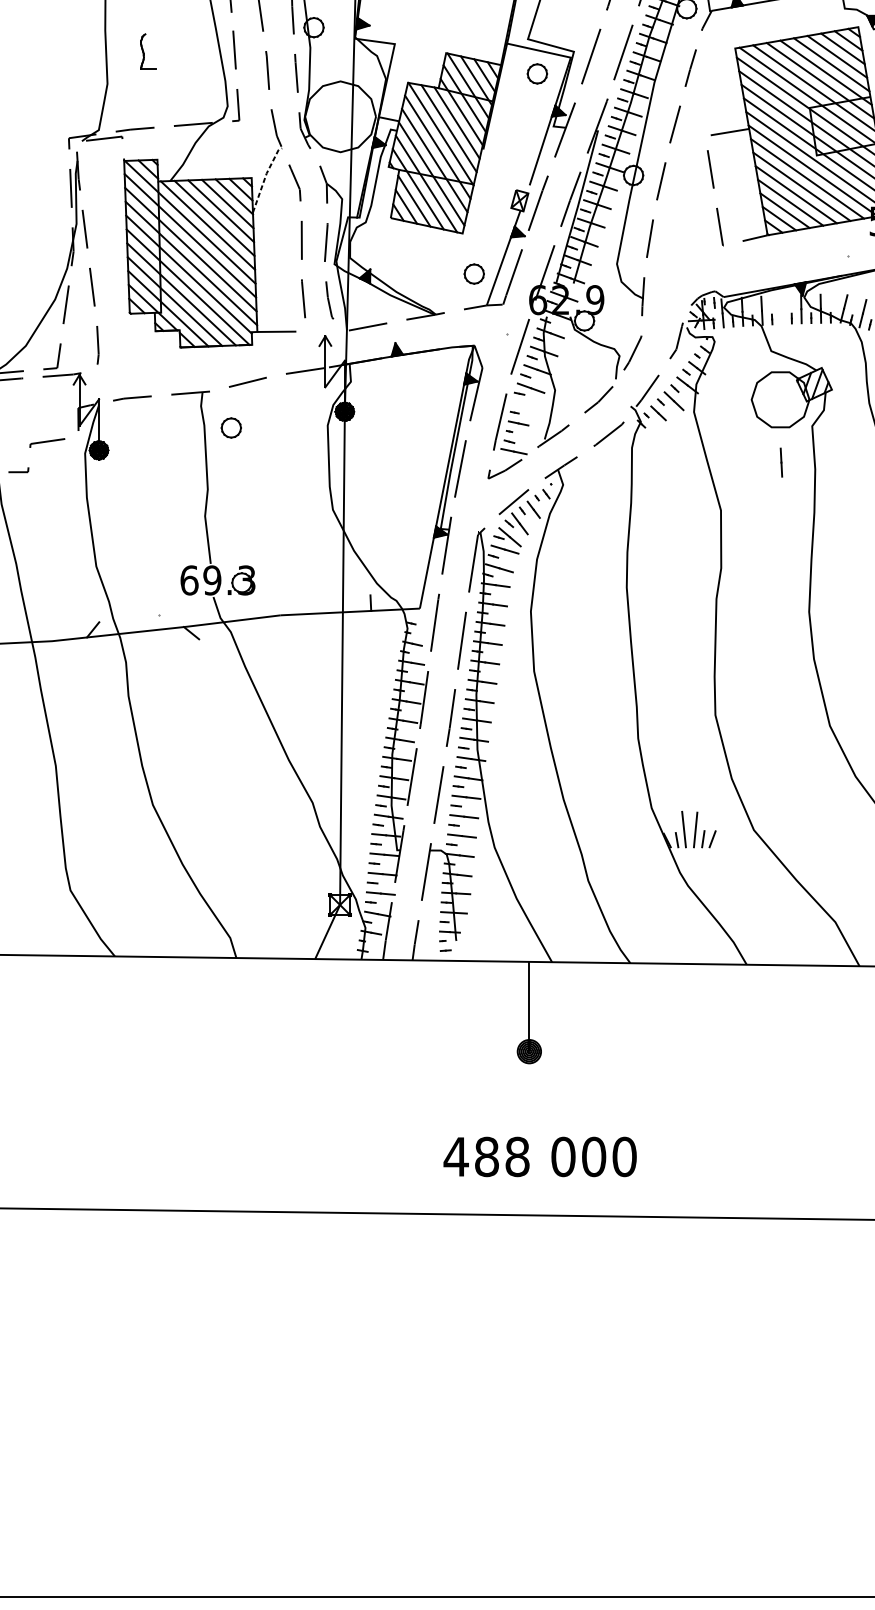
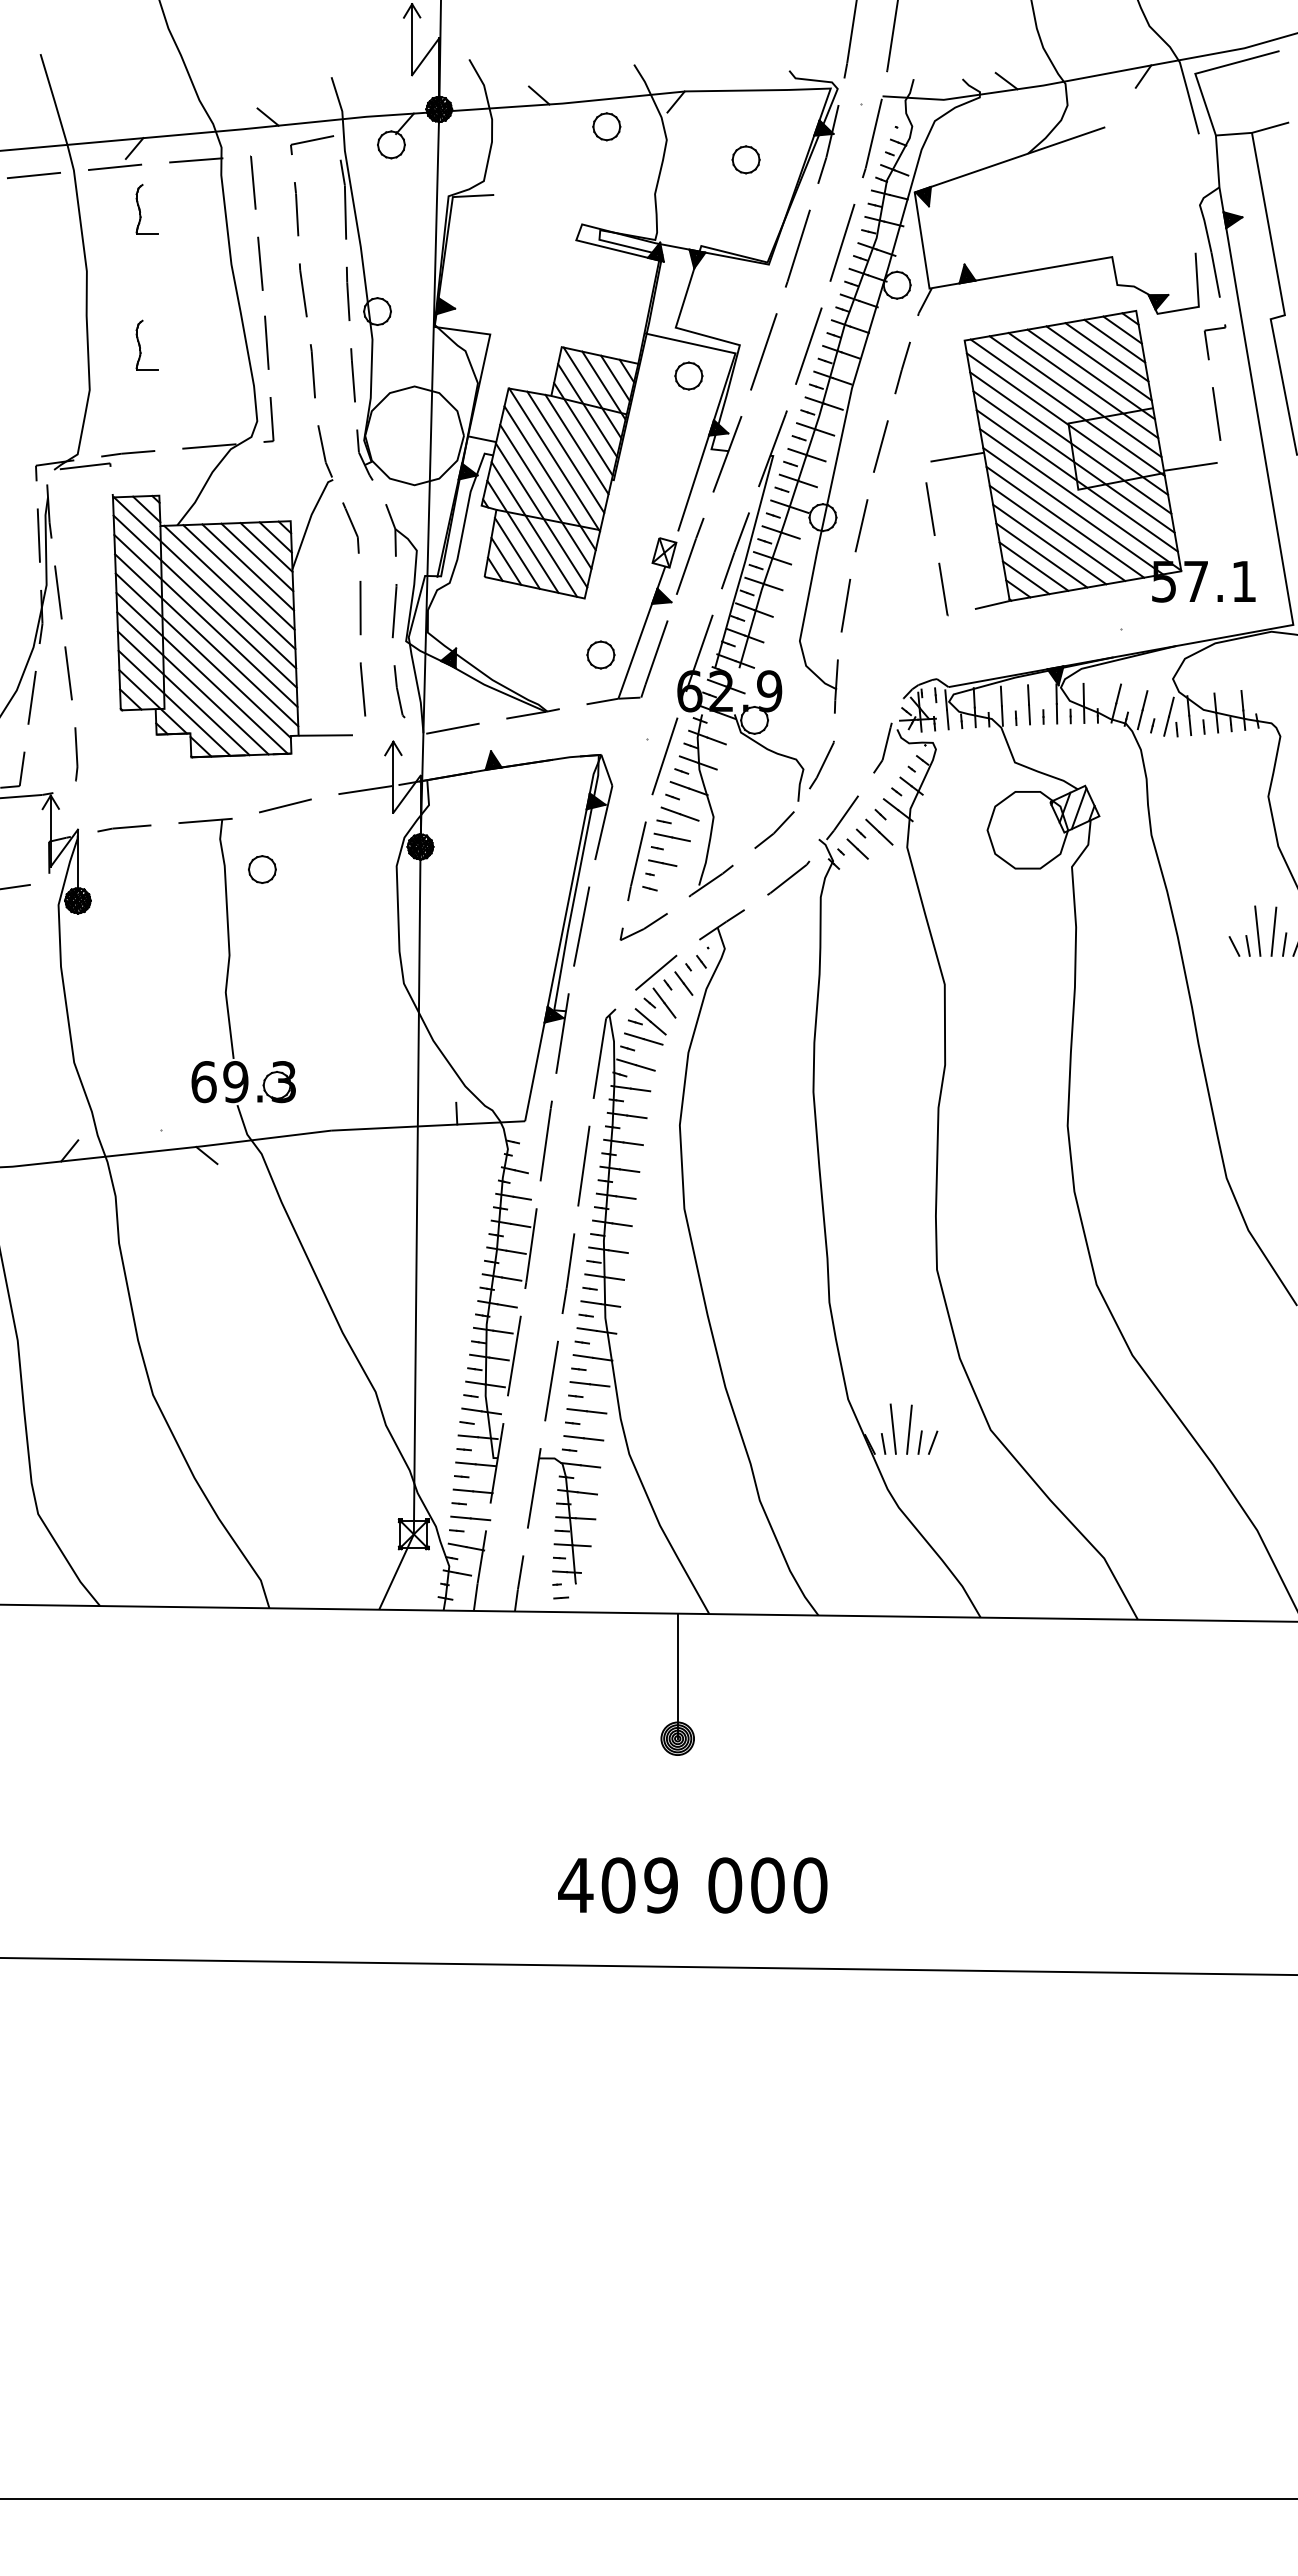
line: (265, 177) -> (309, 520), dashed -> solid
line: (513, 451) -> (671, 837), moved
line: (781, 462) -> (1028, 704), moved
text: (501, 1156) -> (639, 1885), 488 -> 409

